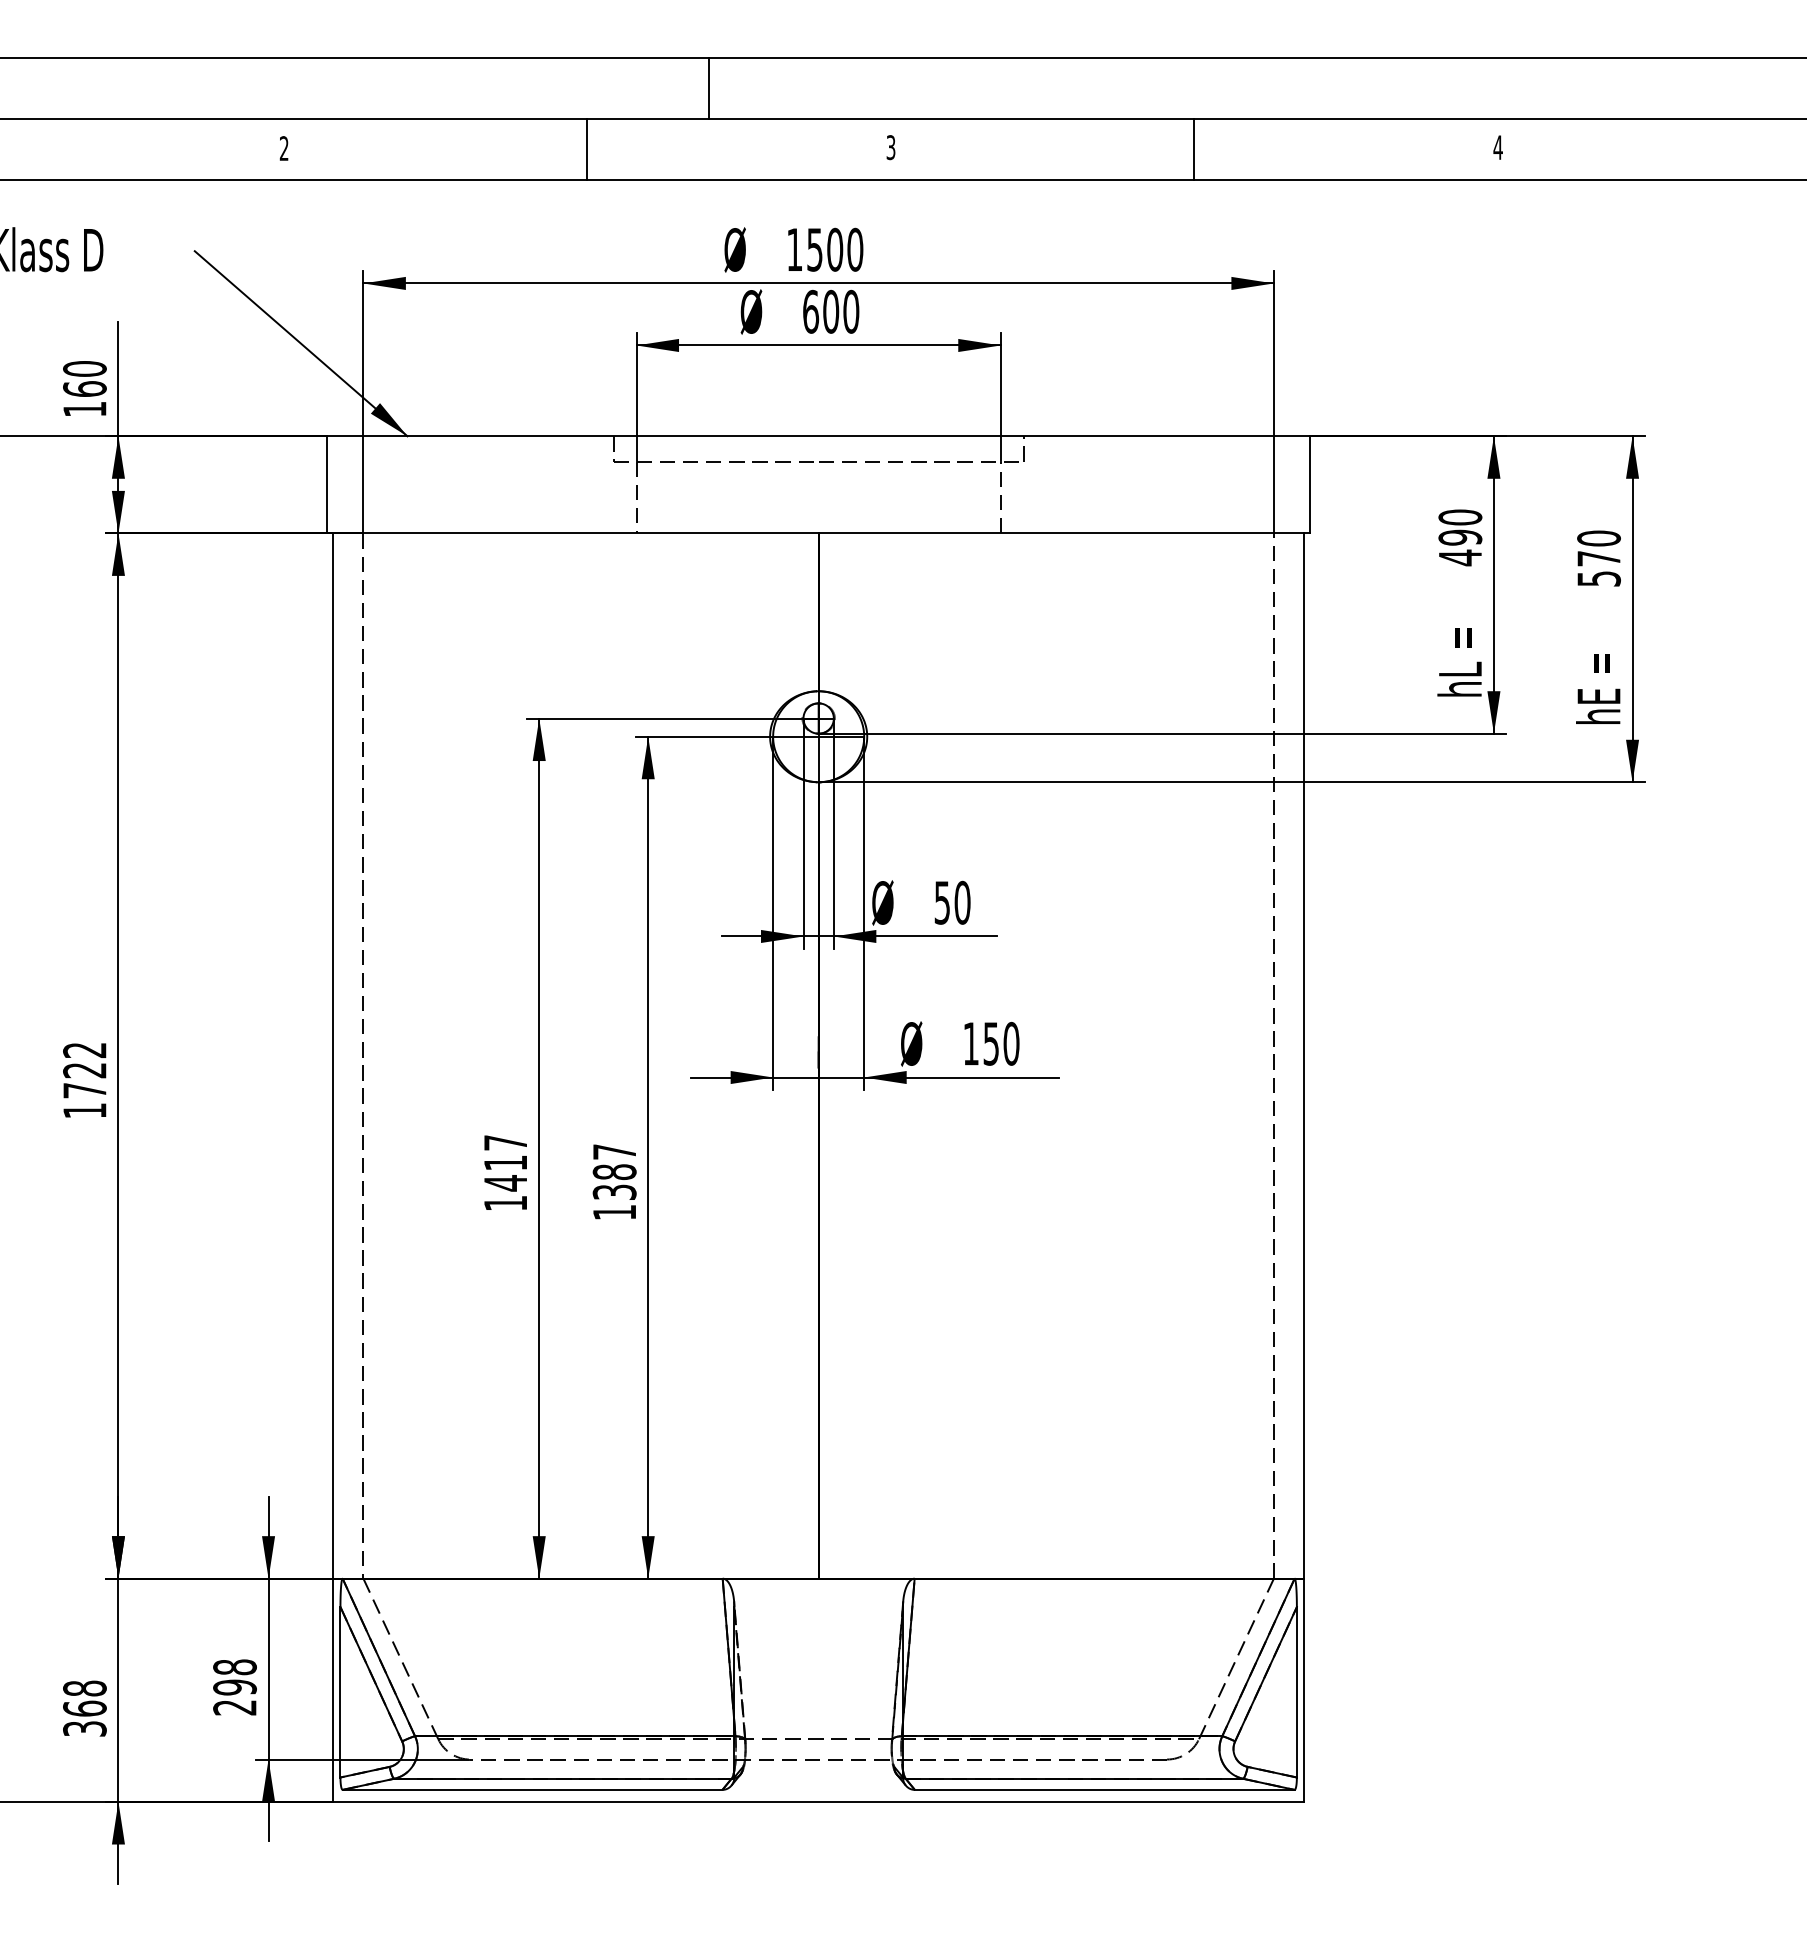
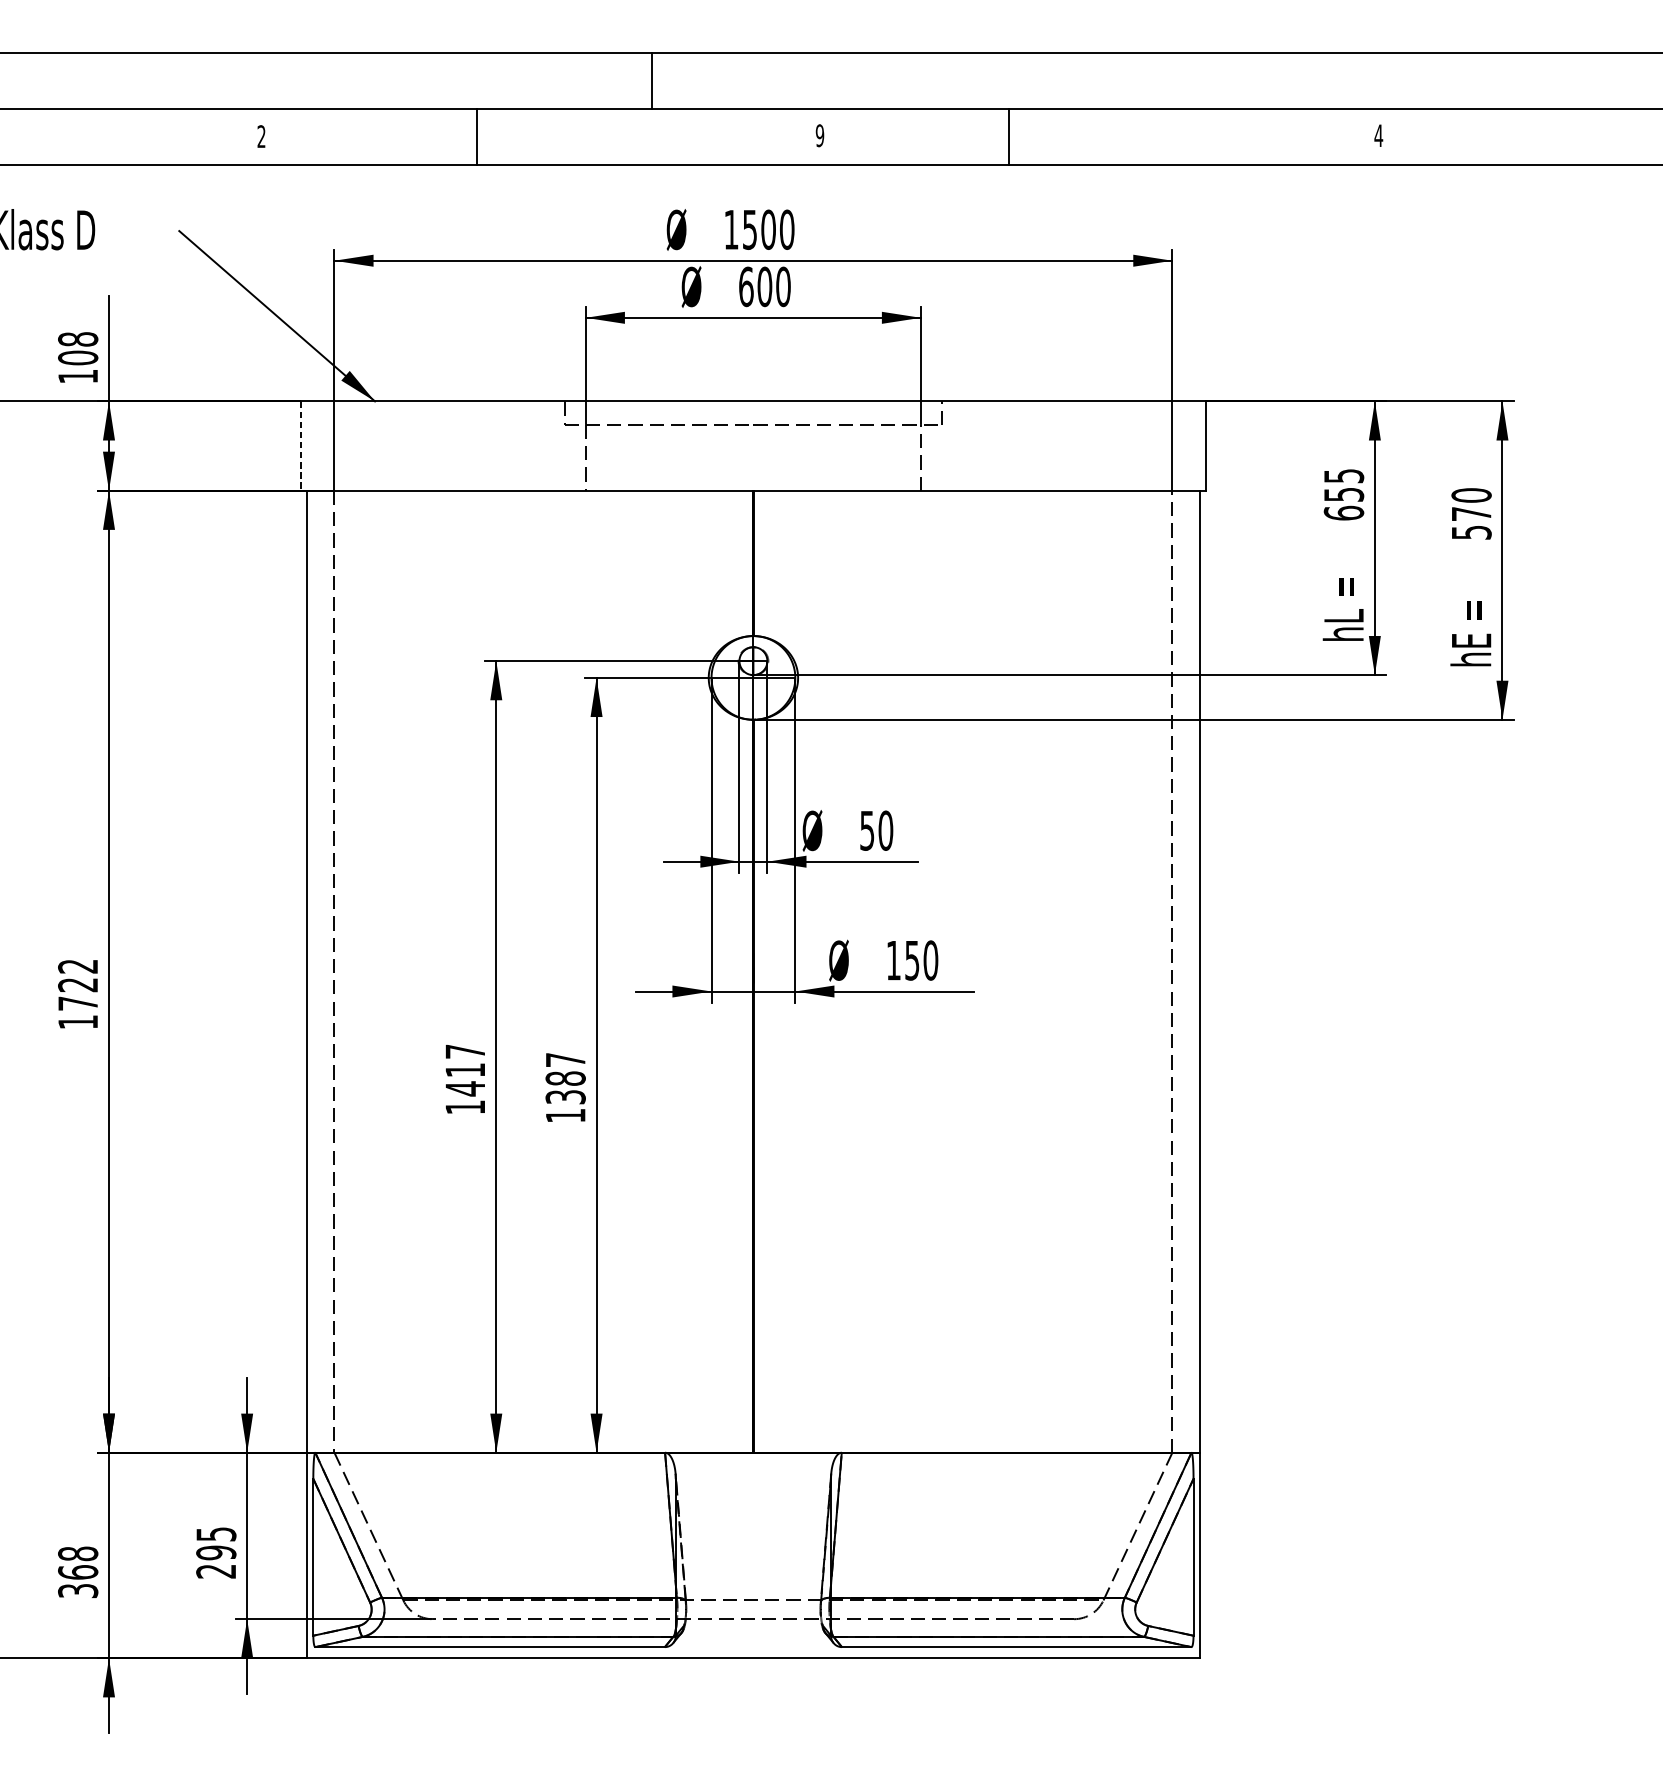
text: (890, 147) -> (819, 135), 3 -> 9
line: (587, 148) -> (477, 136), moved
line: (1194, 148) -> (1009, 136), moved
text: (84, 379) -> (77, 349), 160 -> 108
line: (327, 484) -> (301, 445), solid -> dashed
text: (1460, 537) -> (1344, 494), 490 -> 655
text: (234, 1667) -> (215, 1534), 298 -> 295

